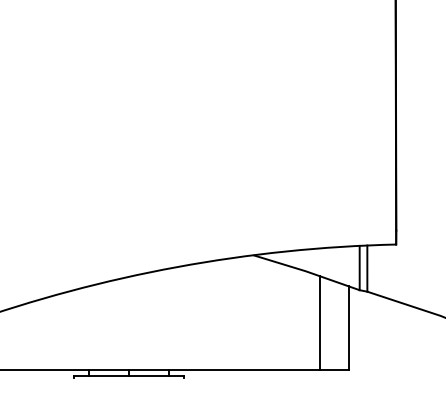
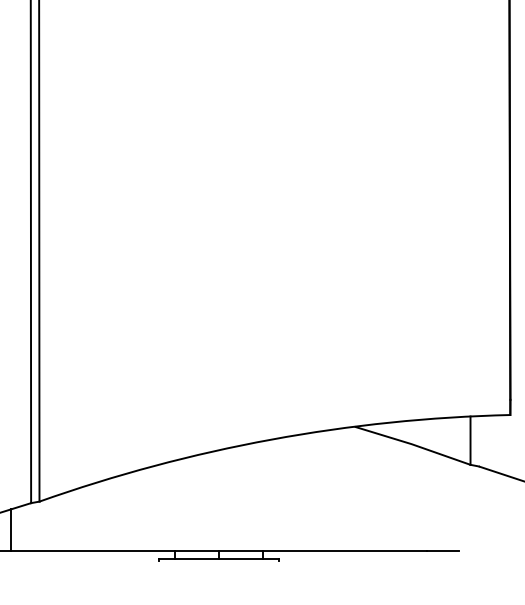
line: (367, 268) -> (478, 441), removed
line: (320, 322) -> (427, 500), removed
line: (349, 327) -> (459, 505), removed

